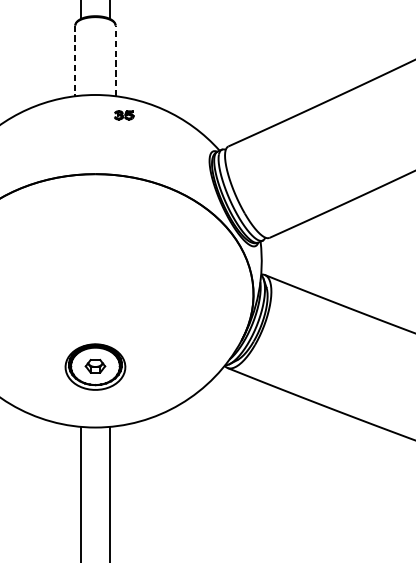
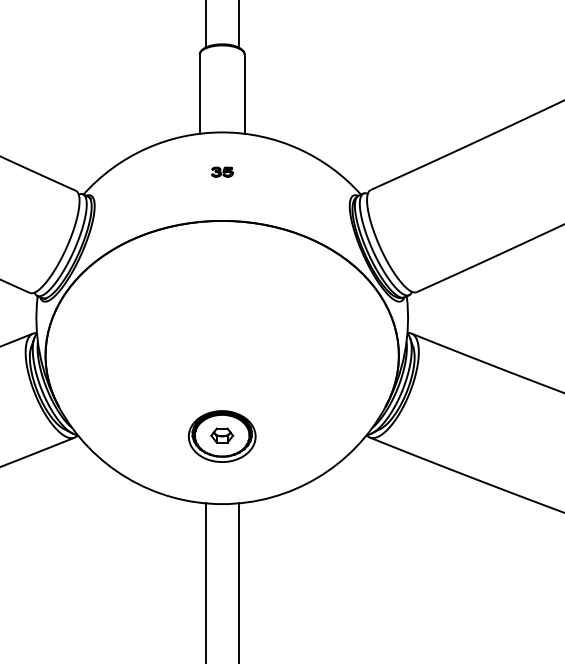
line: (75, 61) -> (199, 94), dashed -> solid
line: (115, 61) -> (244, 94), dashed -> solid
part: (124, 114) -> (222, 171), moved

